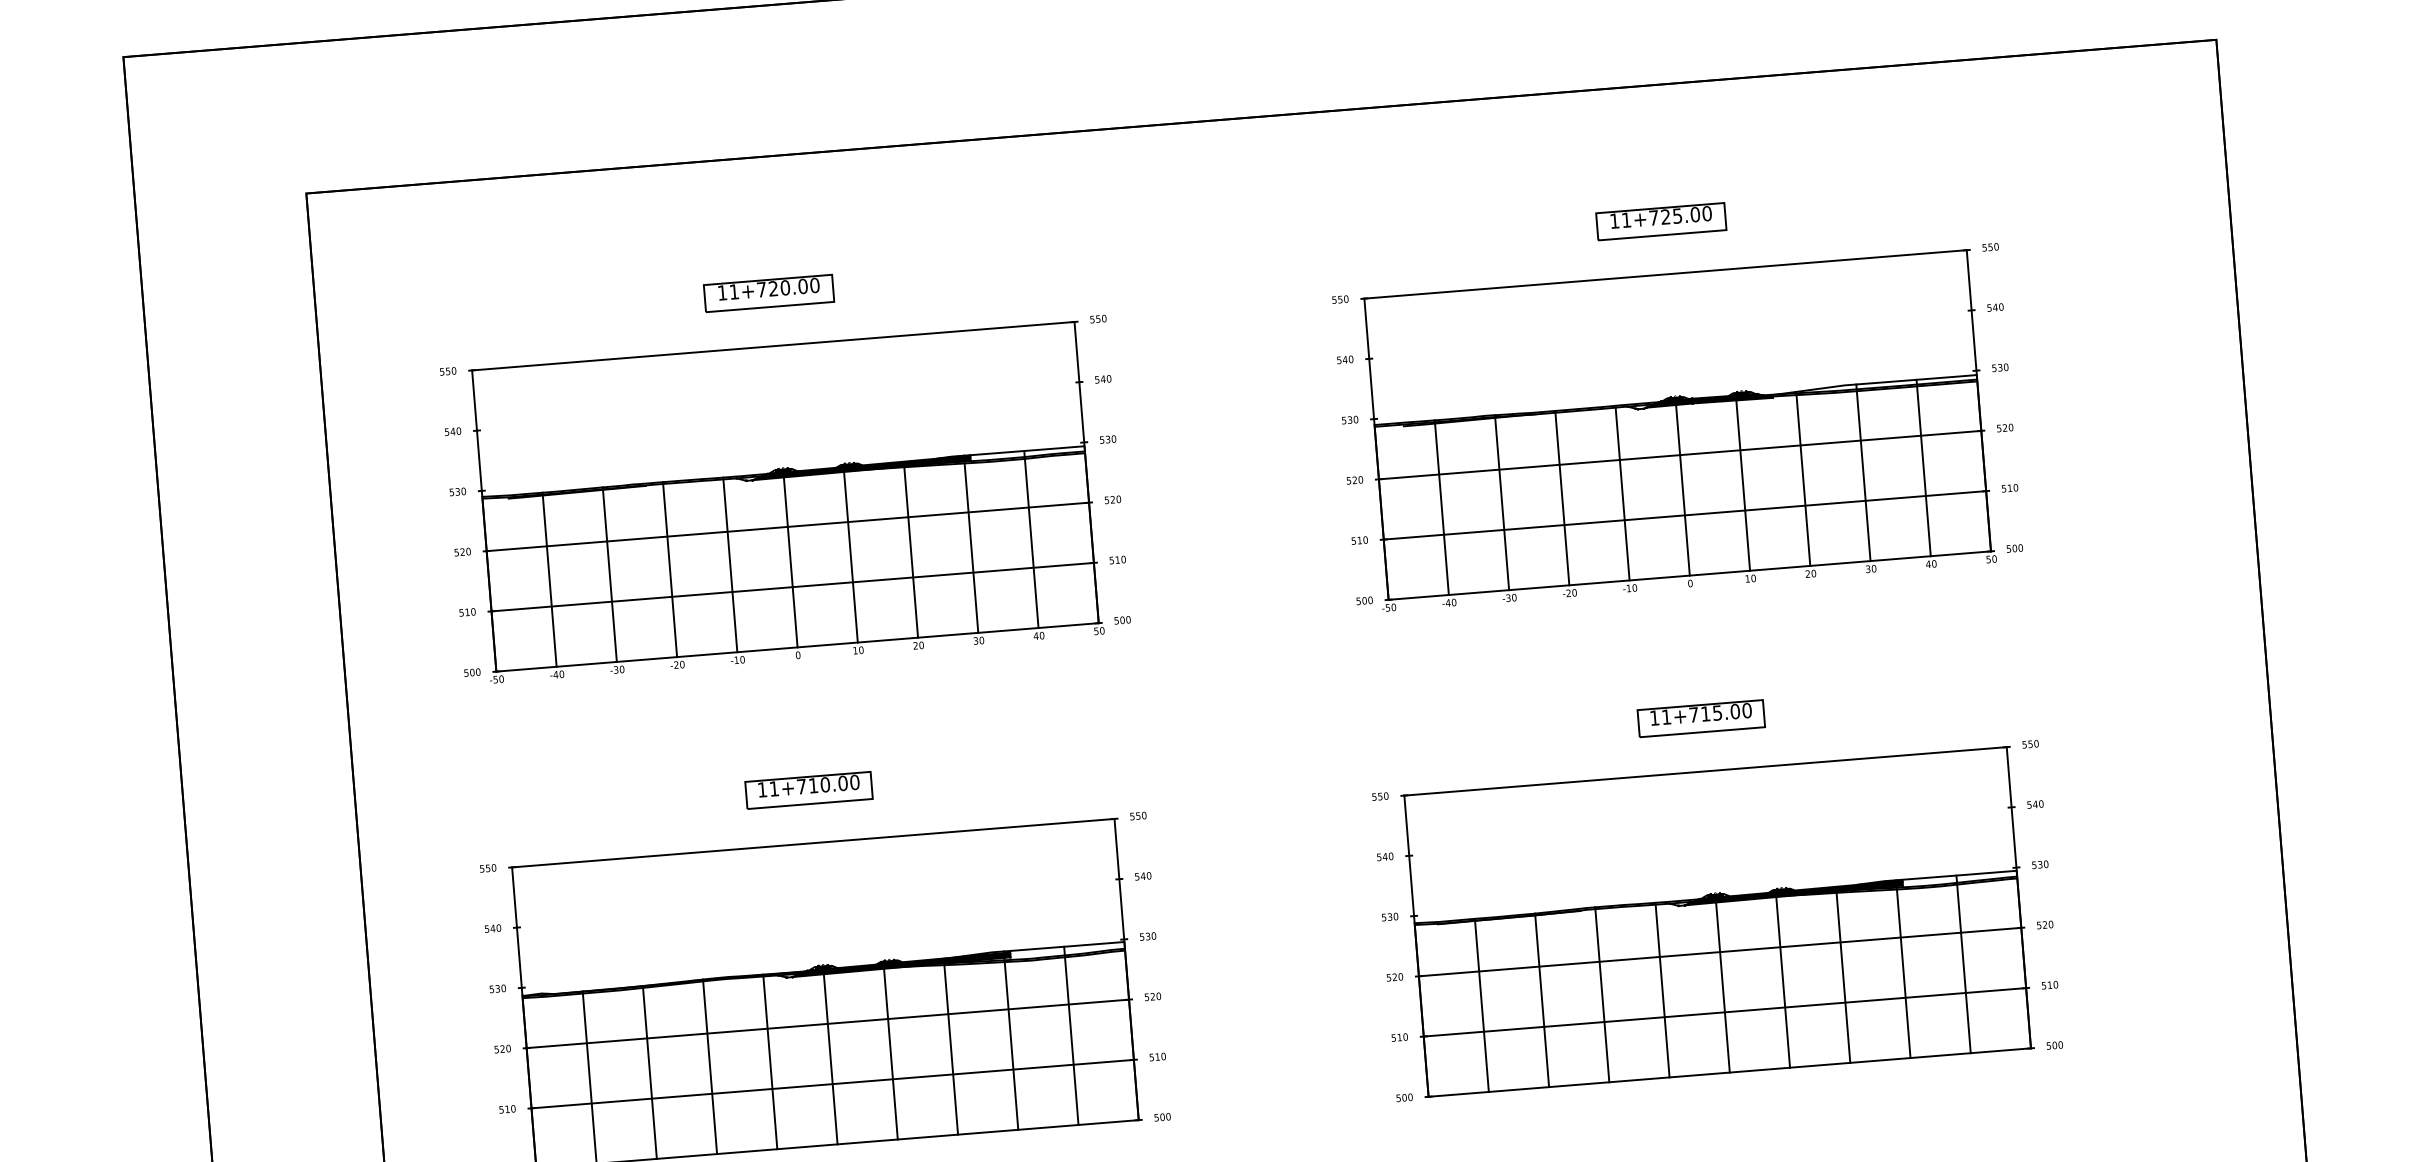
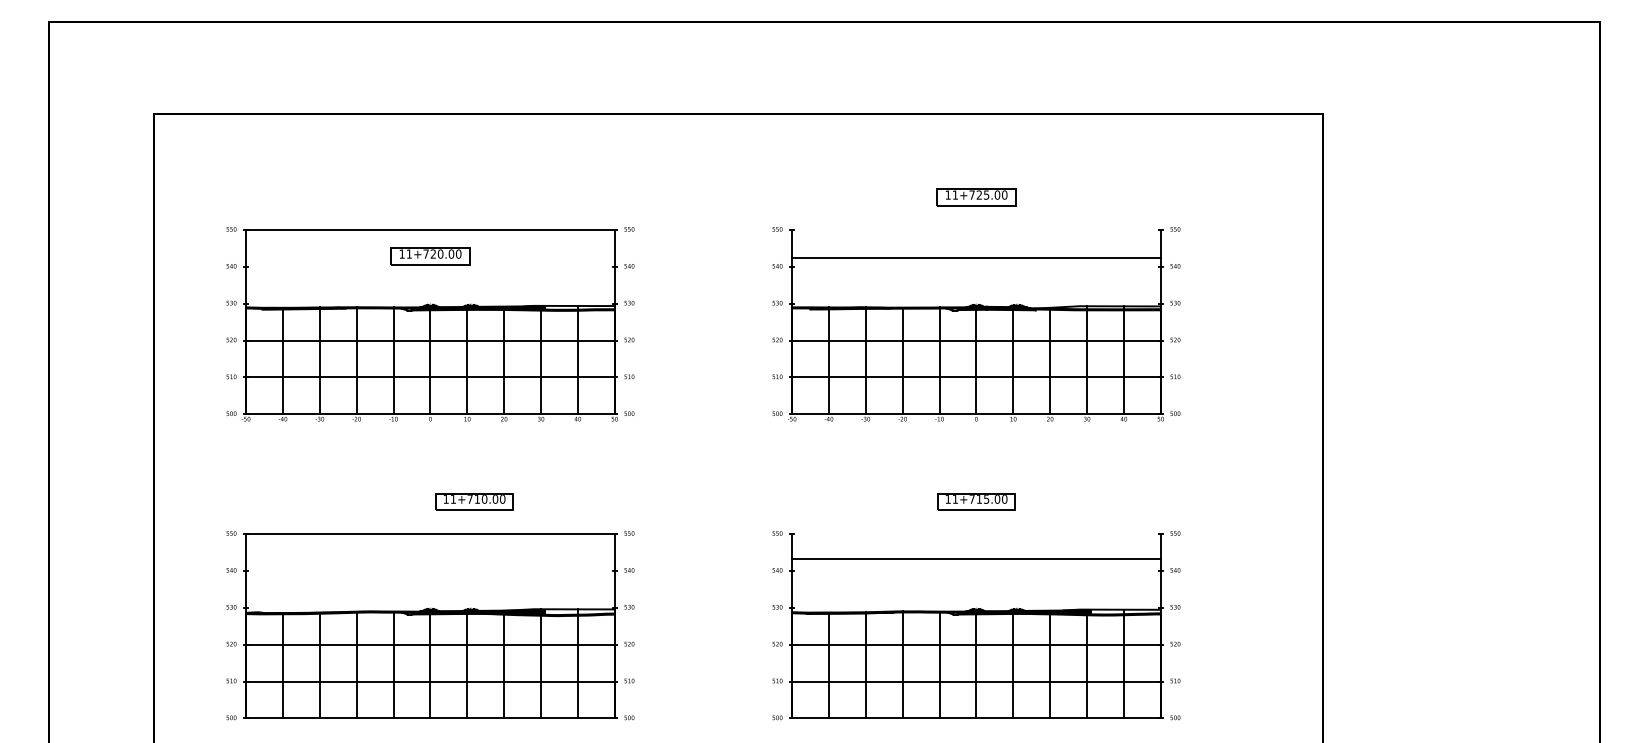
line: (1665, 273) -> (976, 257), moved
part: (769, 293) -> (430, 256), moved
line: (1705, 772) -> (976, 559), moved
part: (809, 789) -> (474, 501), moved

